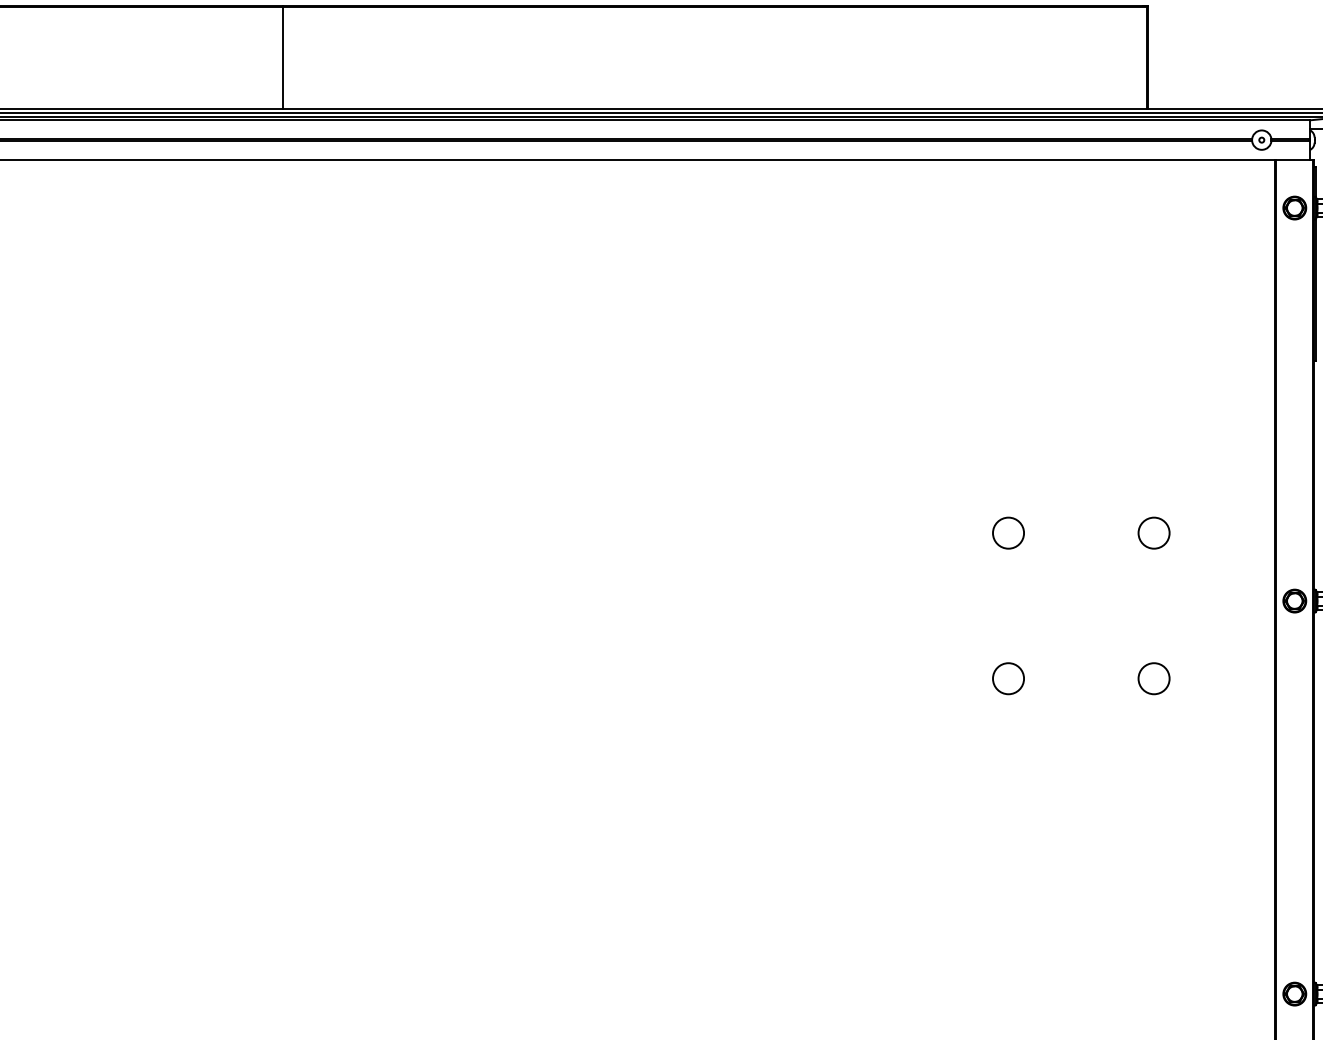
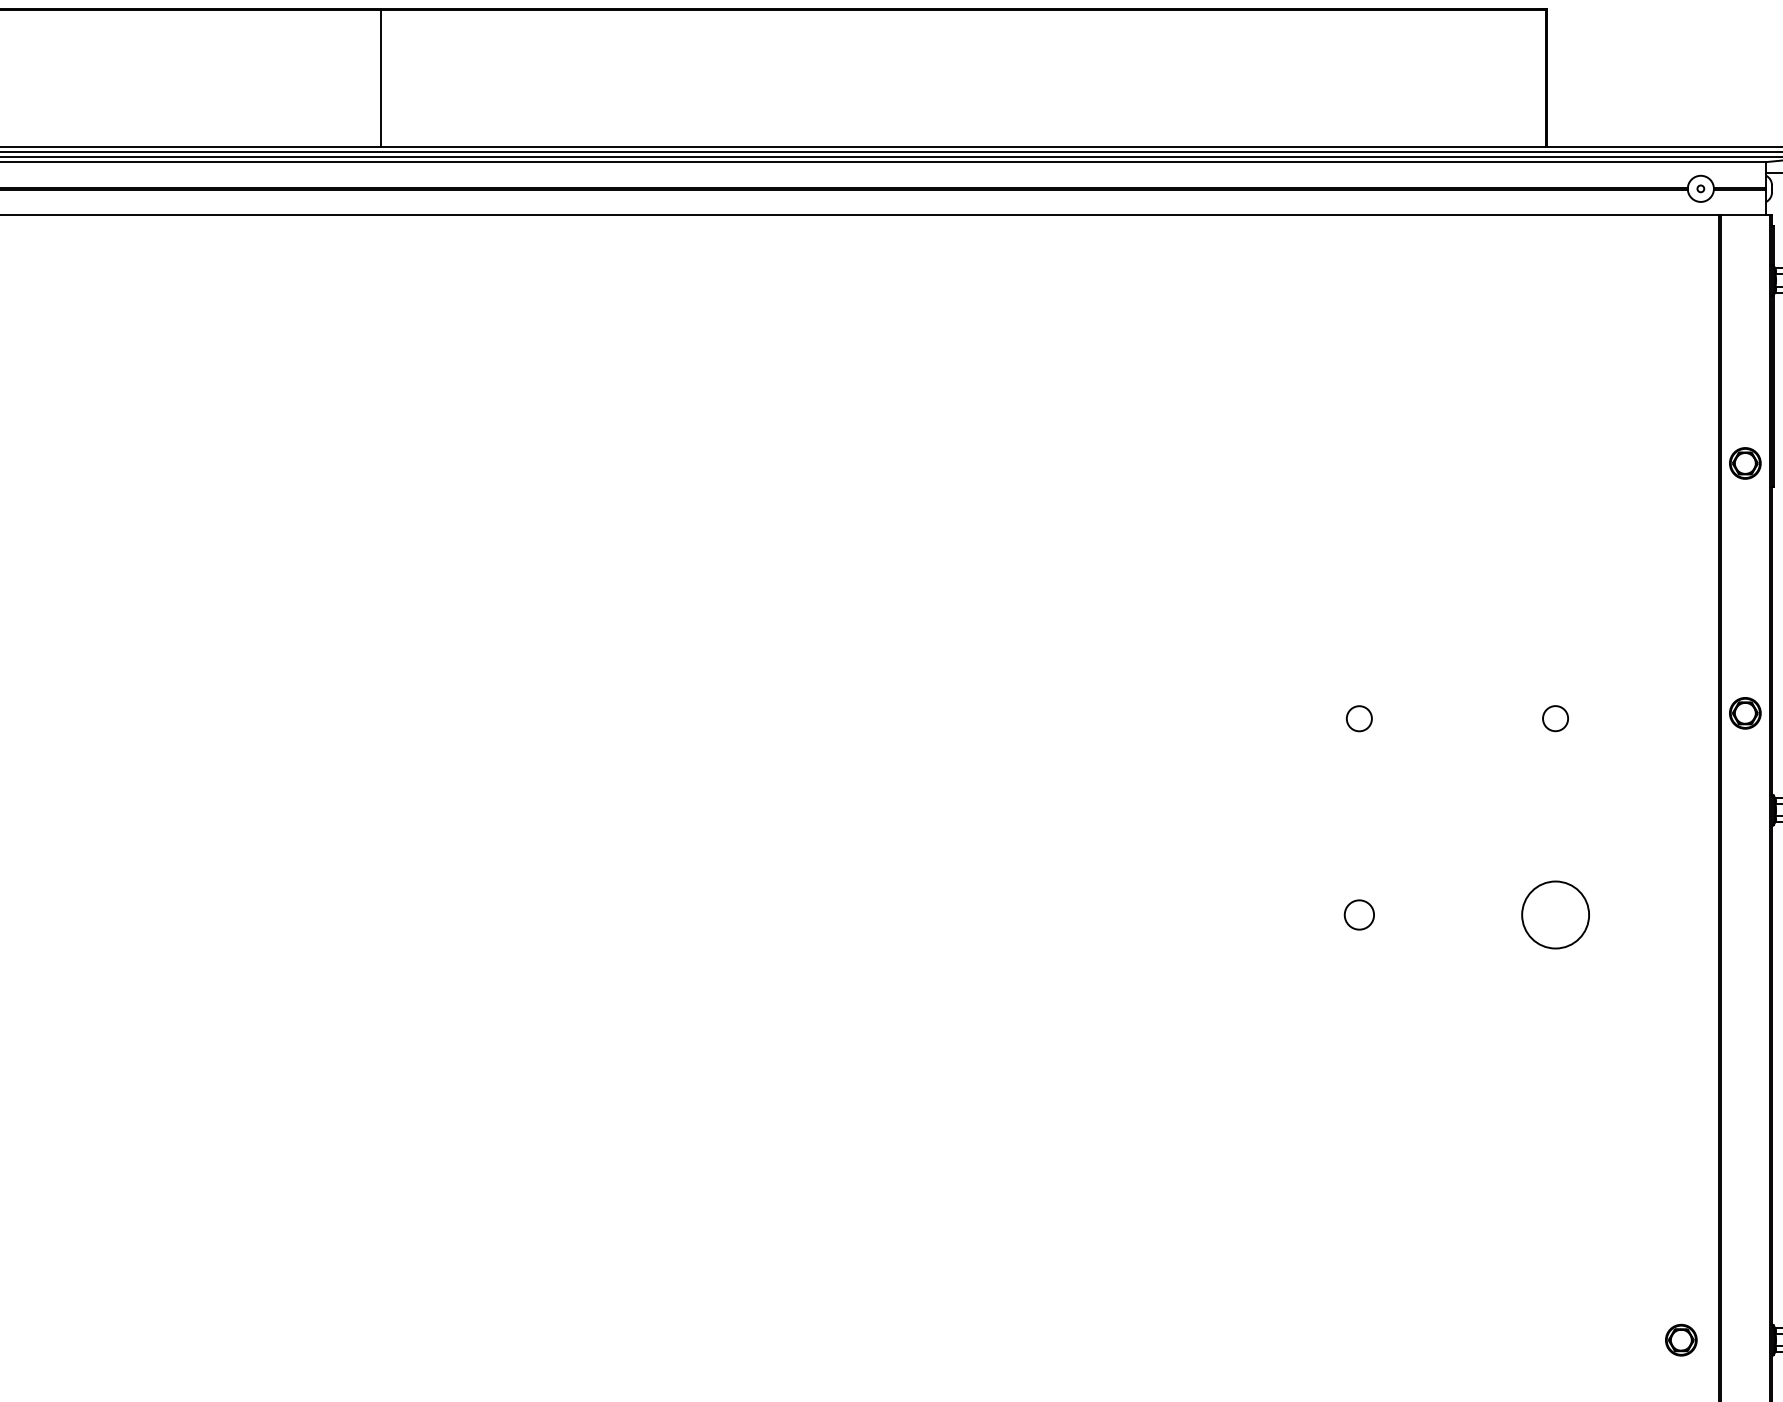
part: (1294, 208) -> (1745, 463), moved
circle: (1008, 532) -> (1359, 718), size x0.6
circle: (1153, 532) -> (1555, 718), size x0.6
part: (1294, 601) -> (1745, 713), moved
circle: (1008, 678) -> (1359, 914), size x0.7
circle: (1153, 678) -> (1555, 914), size x1.6
part: (1294, 993) -> (1681, 1339), moved

